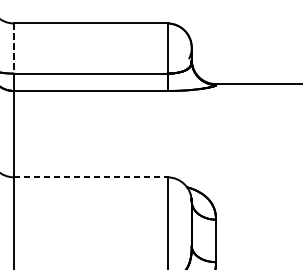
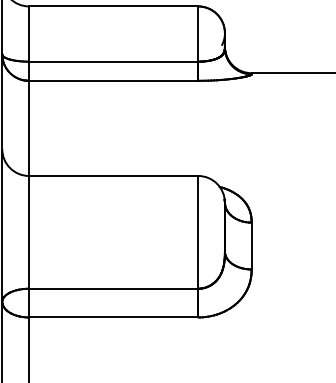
line: (14, 48) -> (29, 34), dashed -> solid
line: (90, 176) -> (113, 175), dashed -> solid

